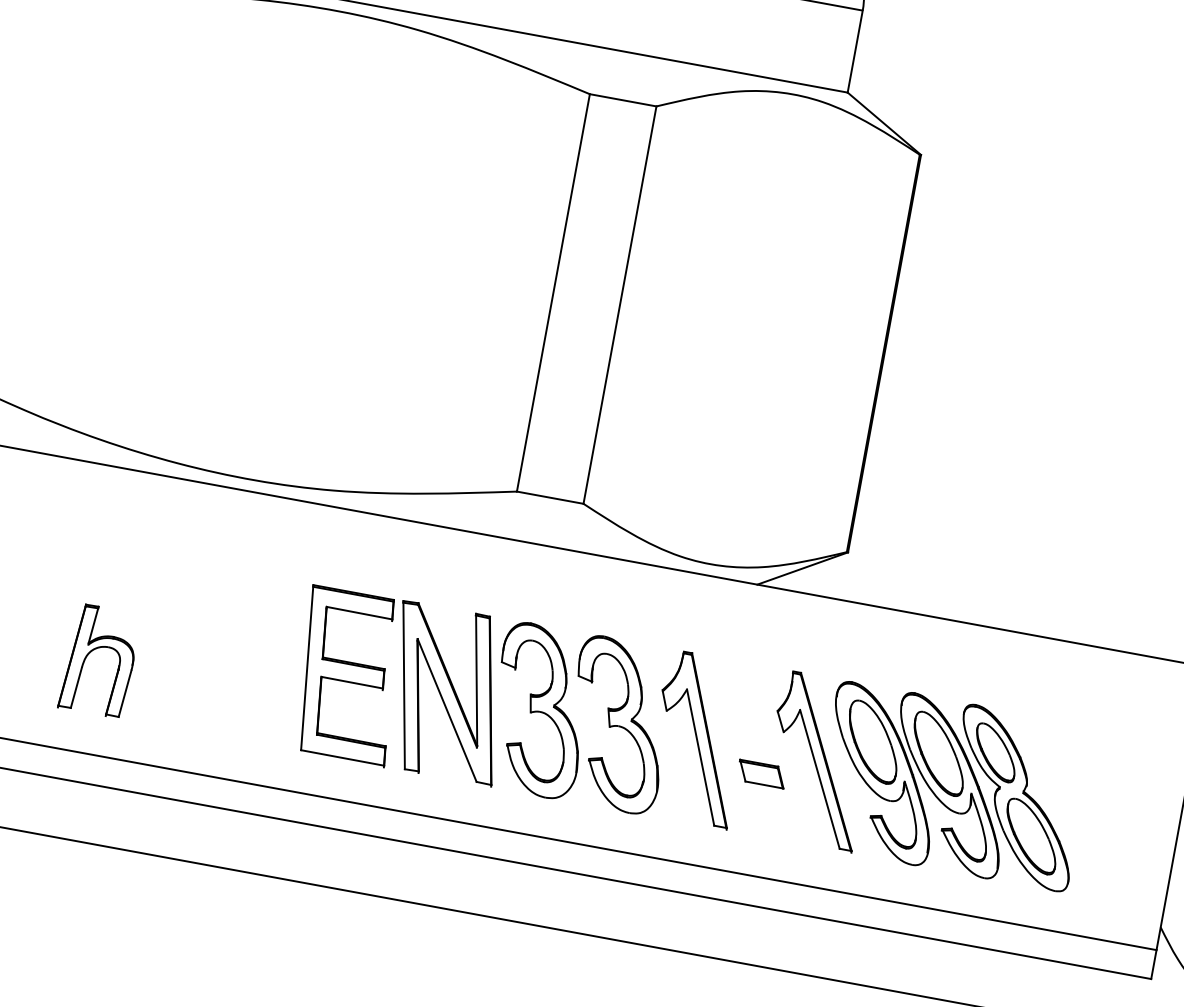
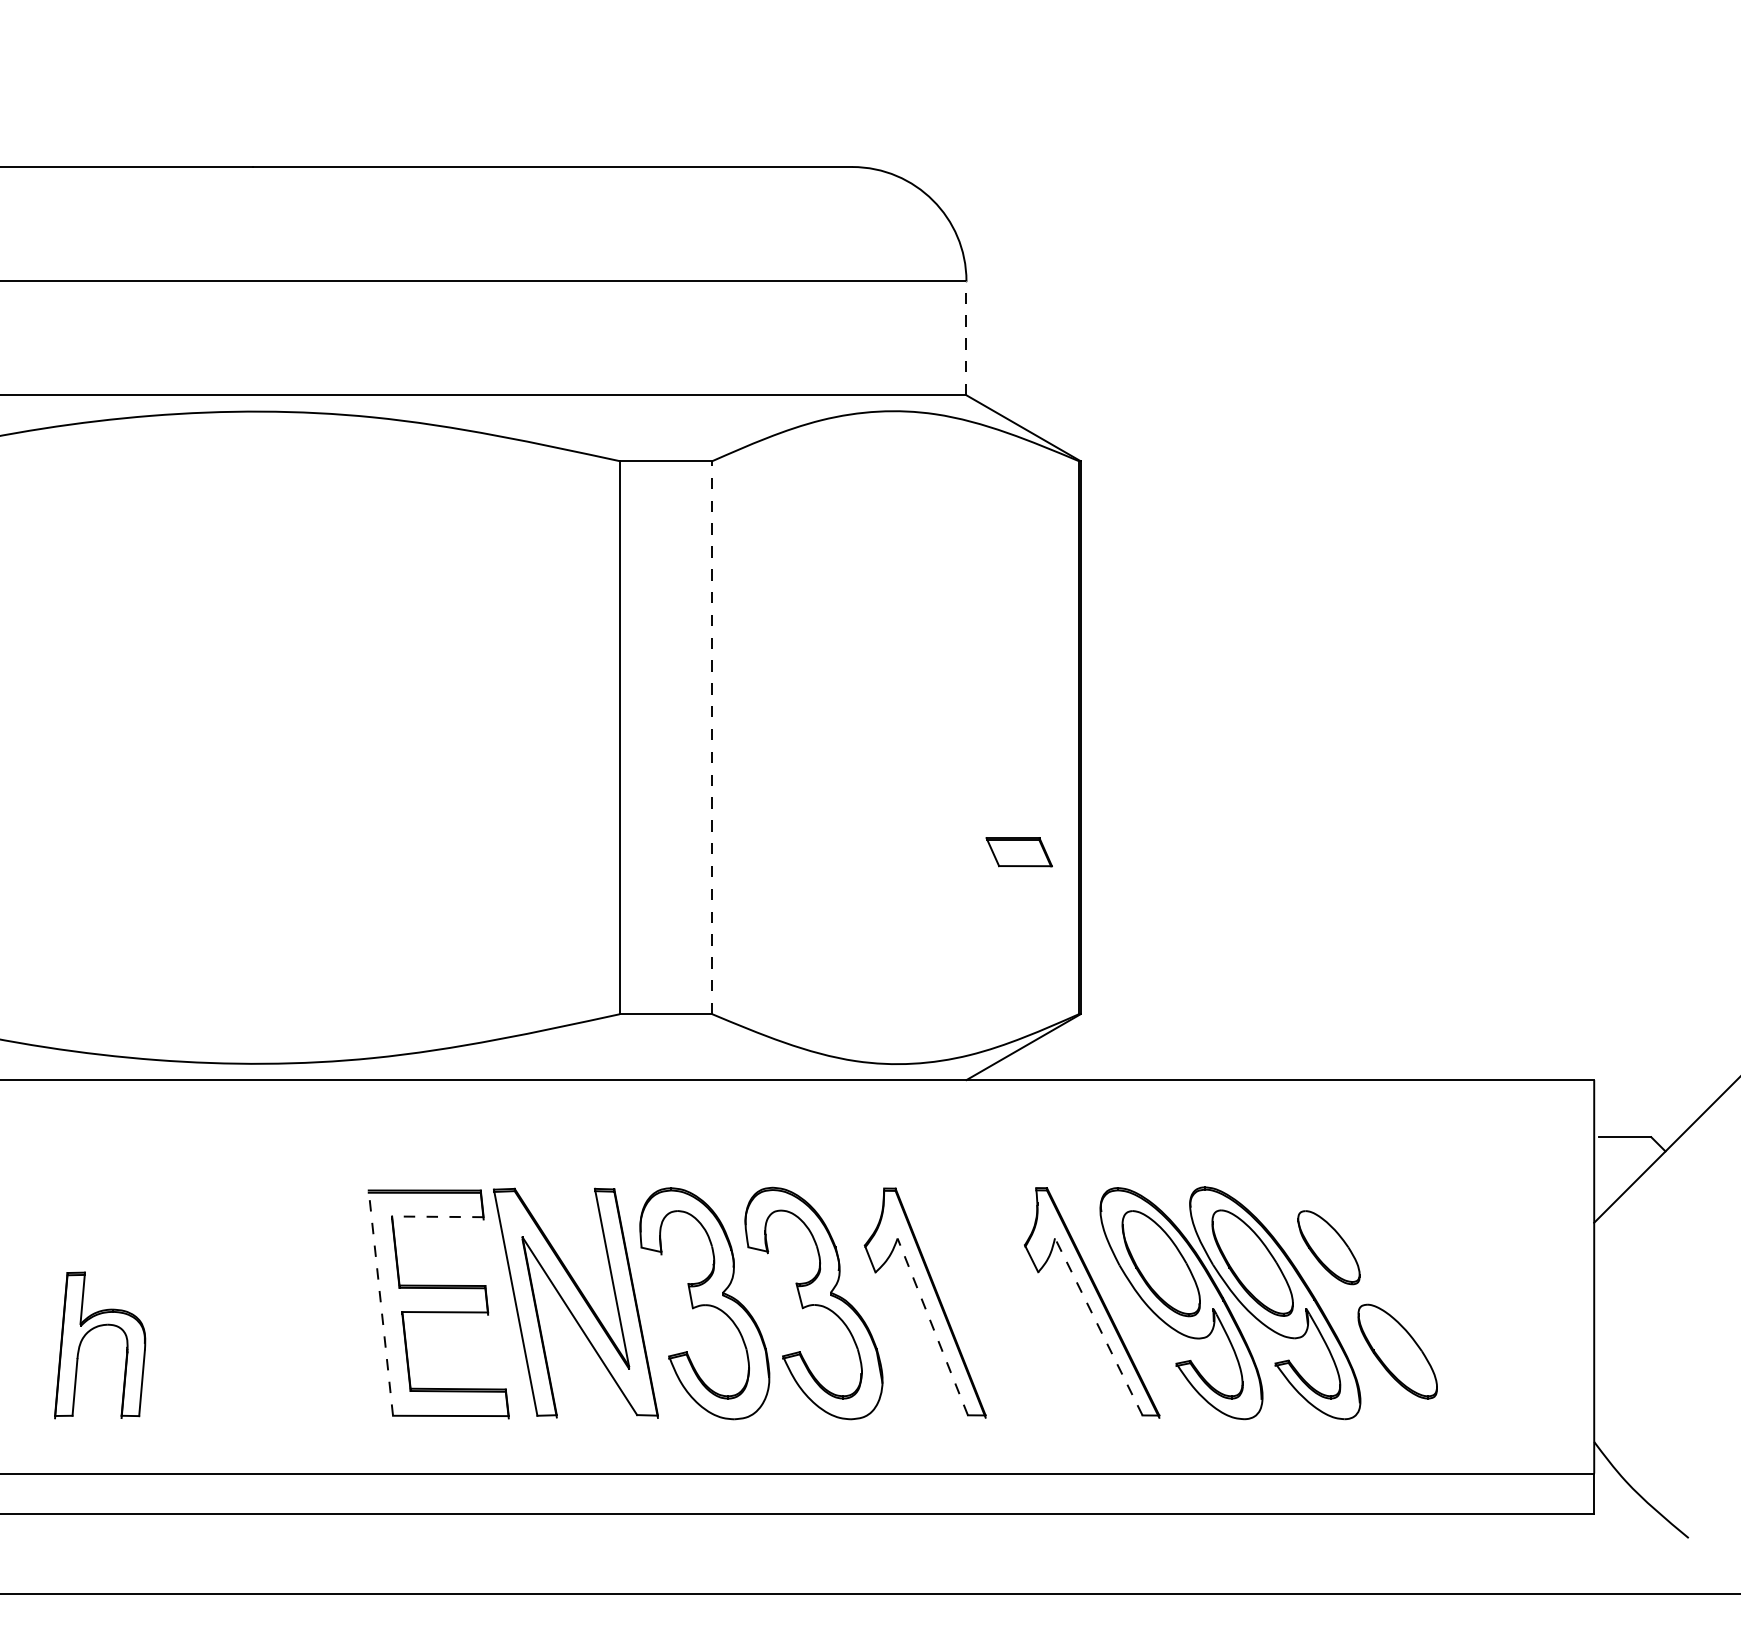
line: (855, 51) -> (966, 337), solid -> dashed
line: (620, 304) -> (712, 737), solid -> dashed
line: (359, 612) -> (437, 1216), solid -> dashed
line: (307, 667) -> (380, 1302), solid -> dashed
line: (700, 757) -> (932, 1326), solid -> dashed
part: (761, 774) -> (1018, 852), moved
line: (819, 779) -> (1098, 1326), solid -> dashed
part: (1016, 798) -> (1367, 1303), removed

